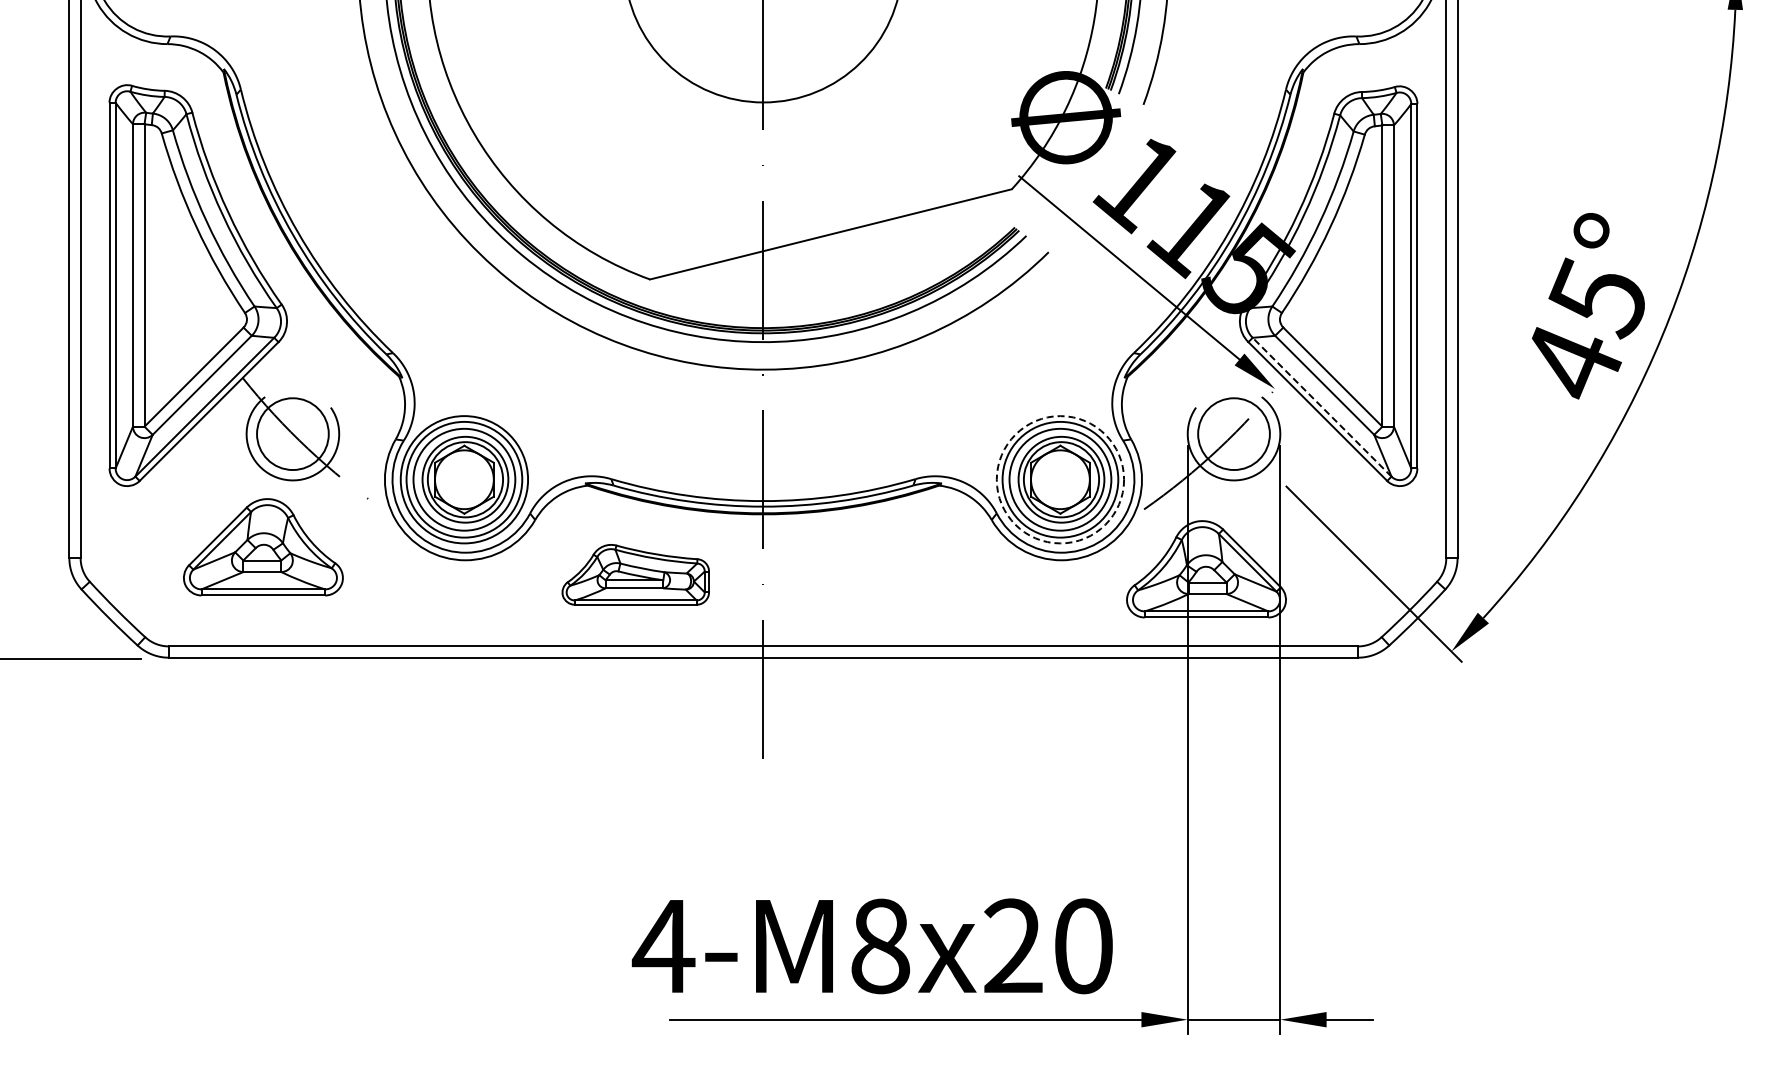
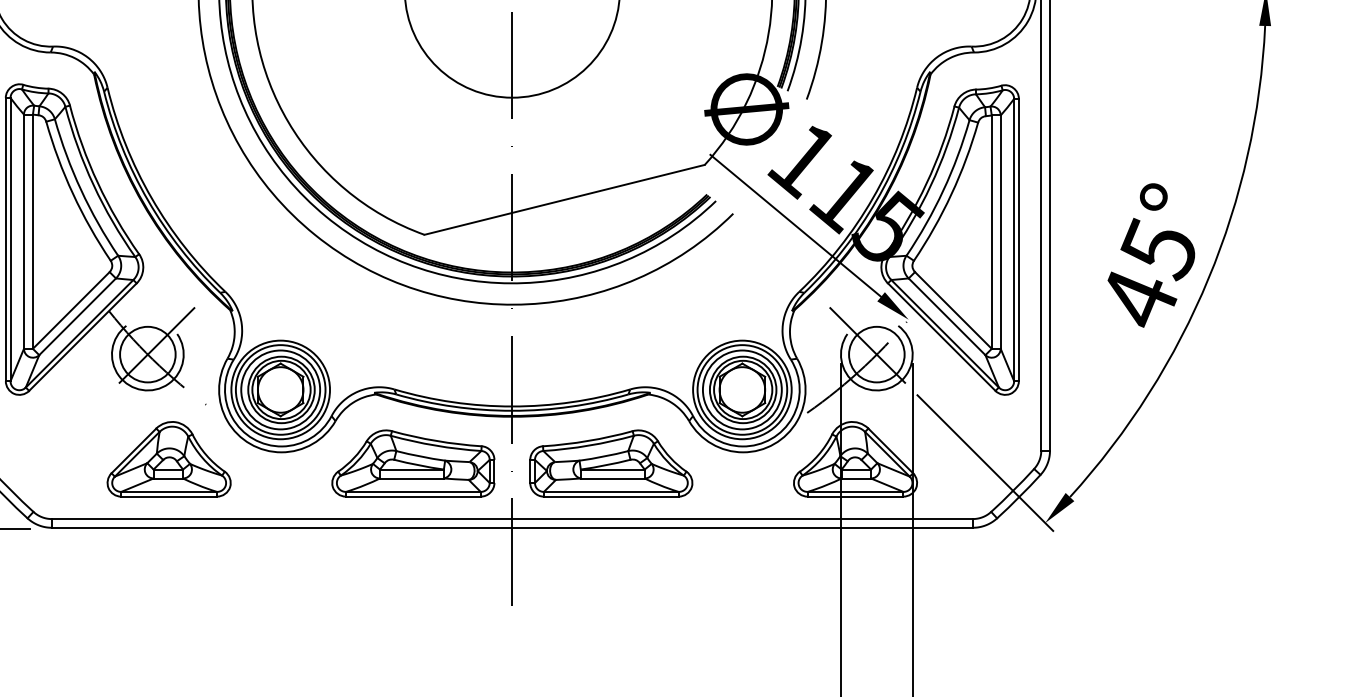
line: (1321, 406) -> (944, 333), dashed -> solid
line: (299, 427) -> (152, 349), added
line: (1227, 427) -> (871, 349), added
circle: (1060, 479) -> (742, 389), dashed -> solid
part: (263, 547) -> (169, 459), moved
part: (635, 574) -> (413, 463), size x1.43
part: (890, 574) -> (610, 463), added

